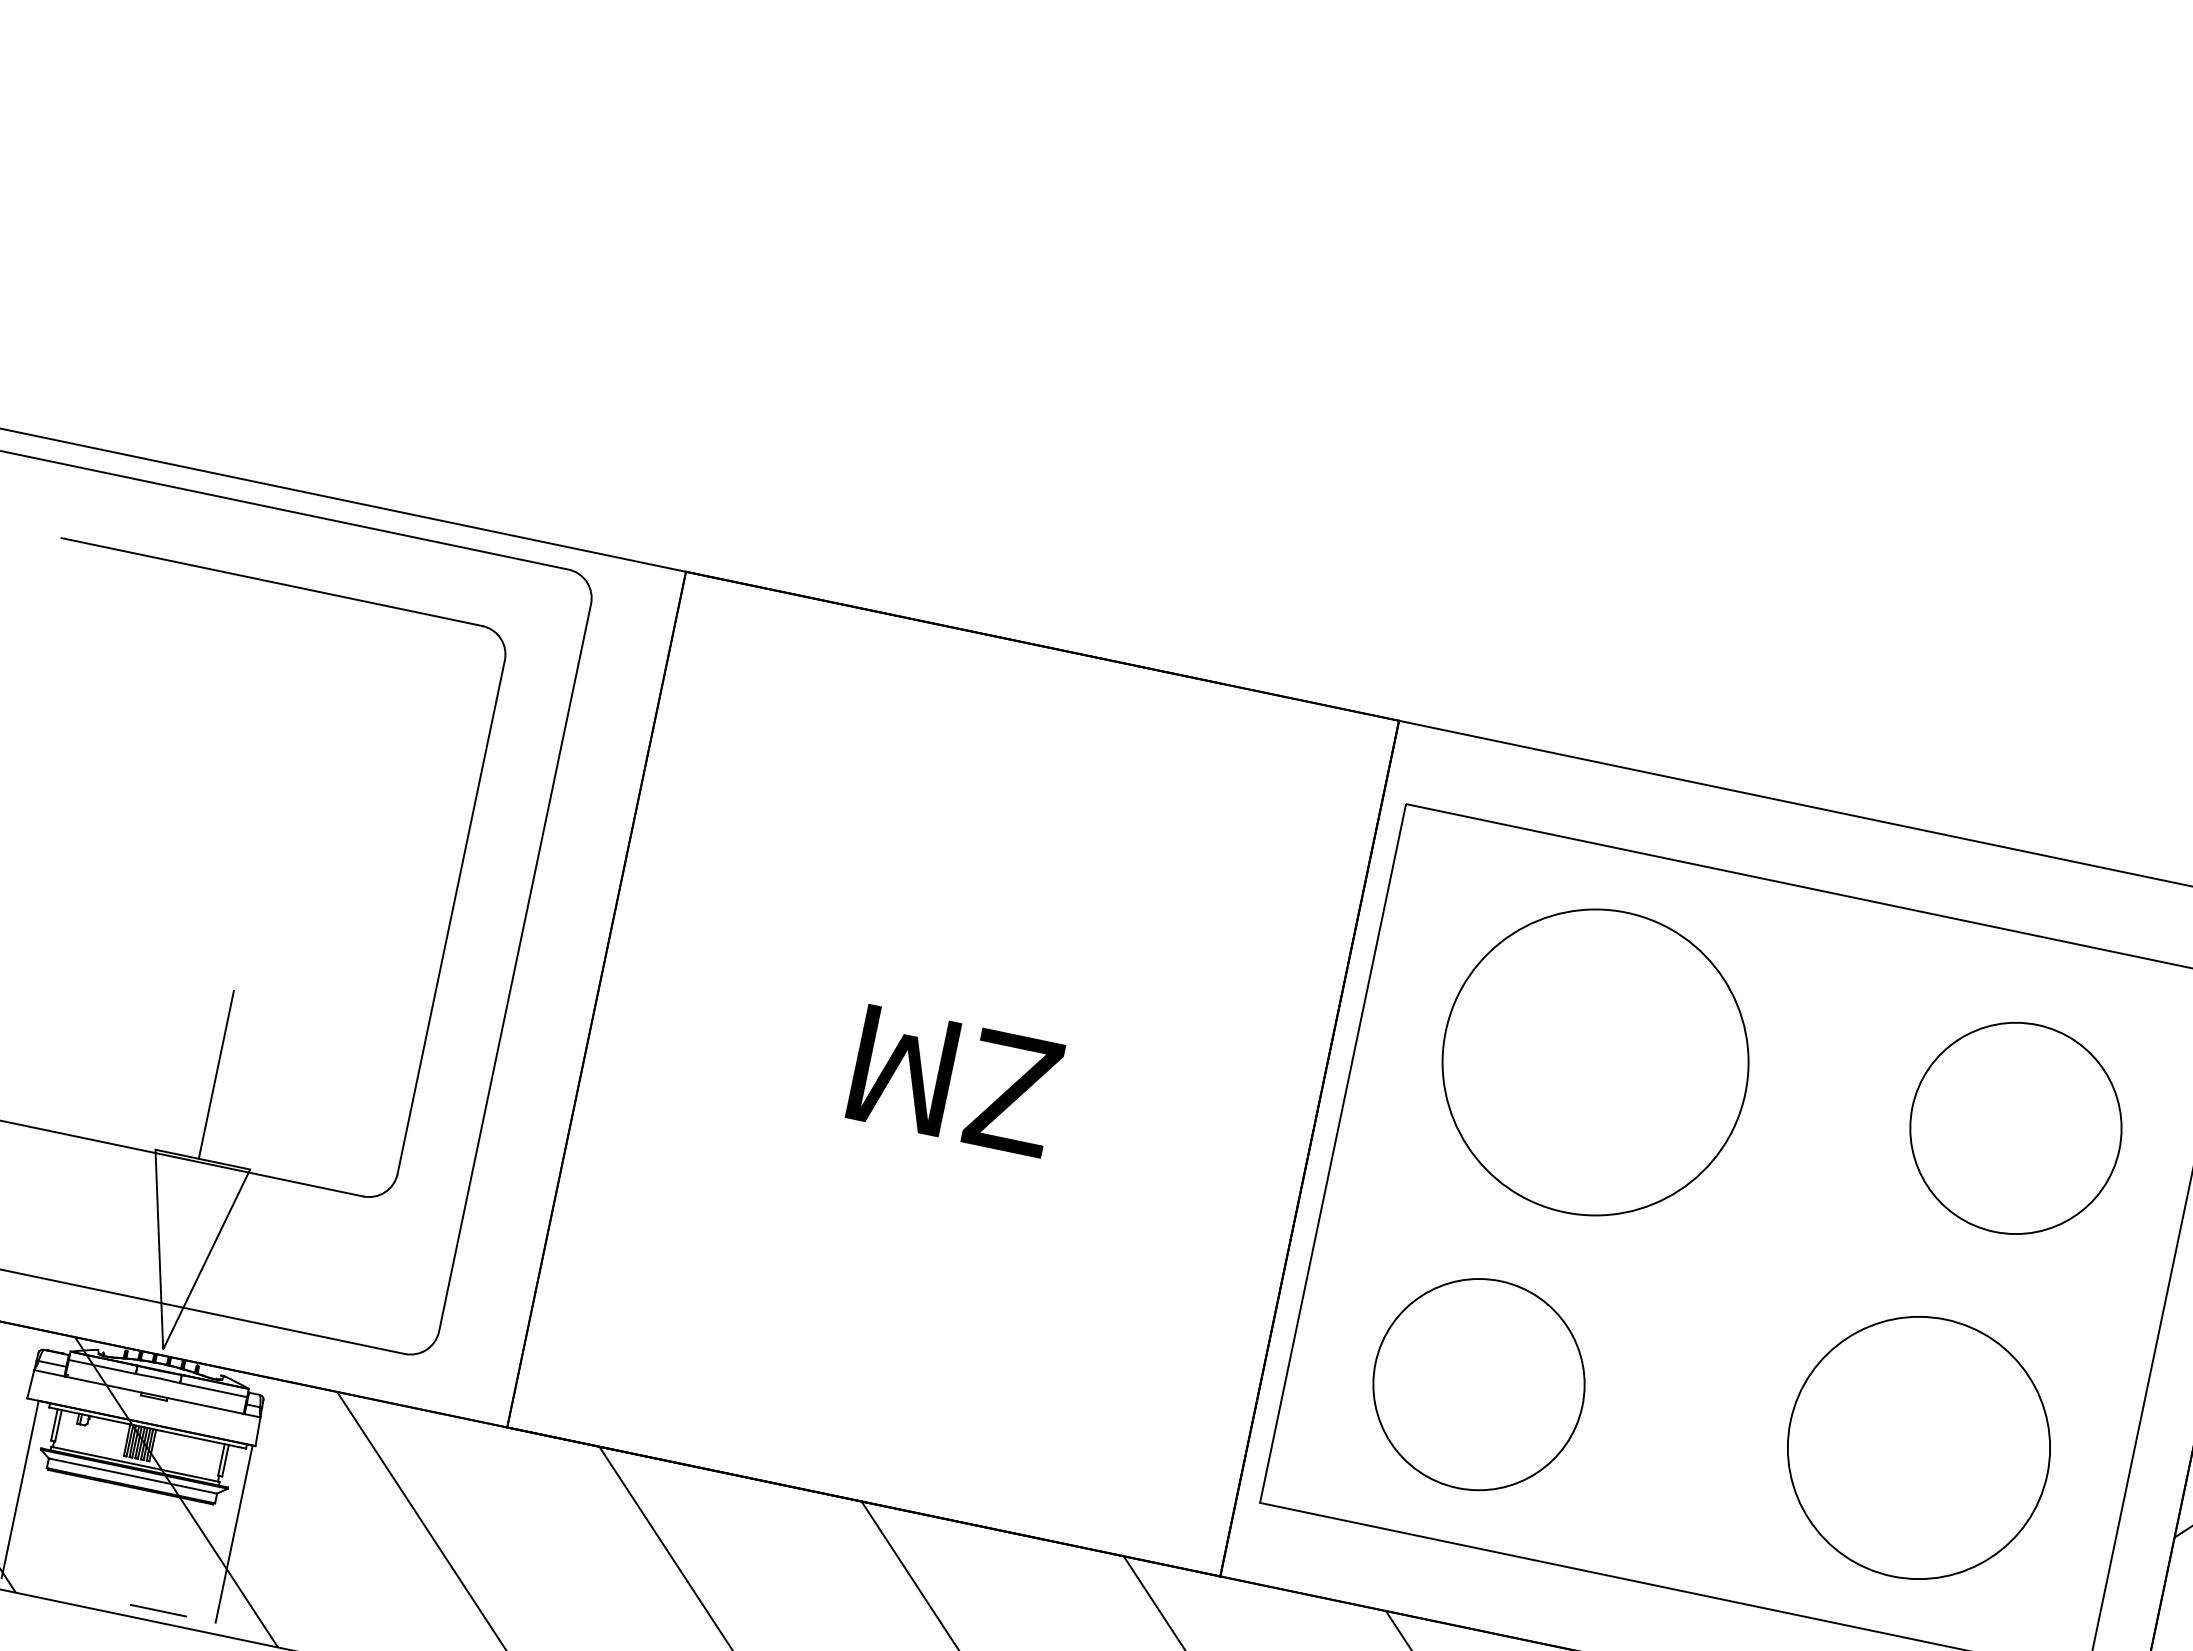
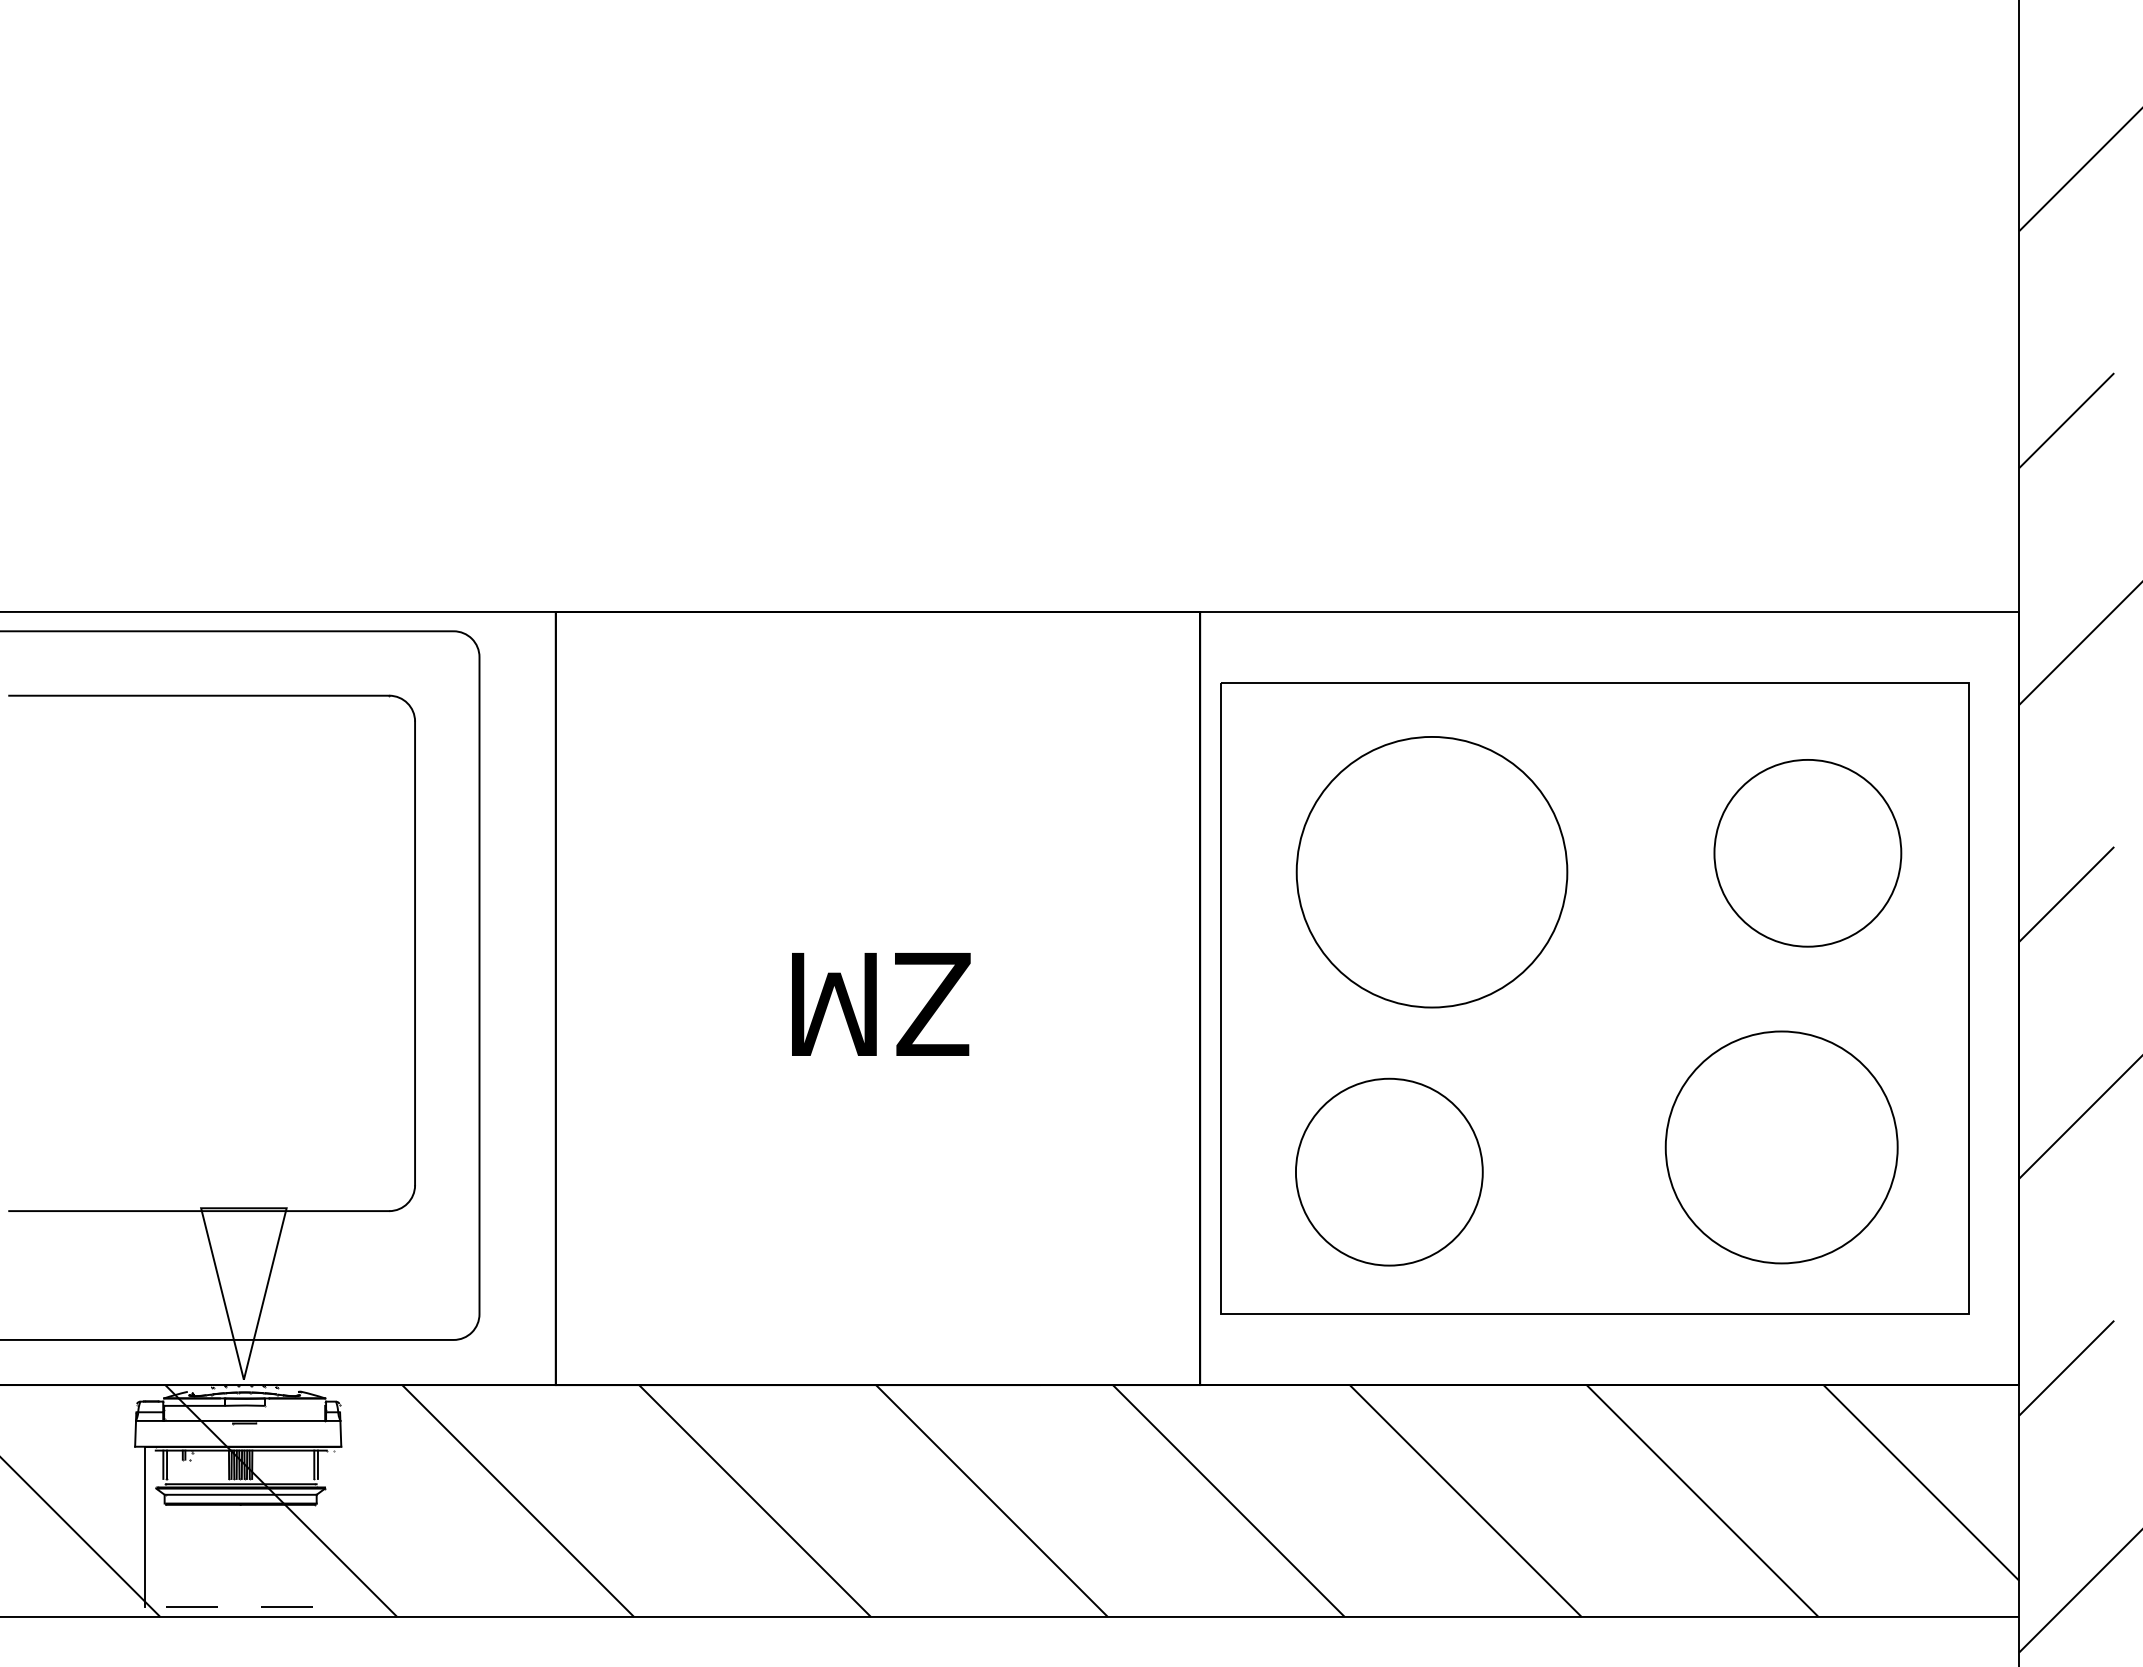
line: (216, 1075) -> (240, 1132), removed
line: (213, 1389) -> (294, 1405), removed
line: (233, 1533) -> (338, 1526), removed
line: (52, 1588) -> (191, 1606), added

